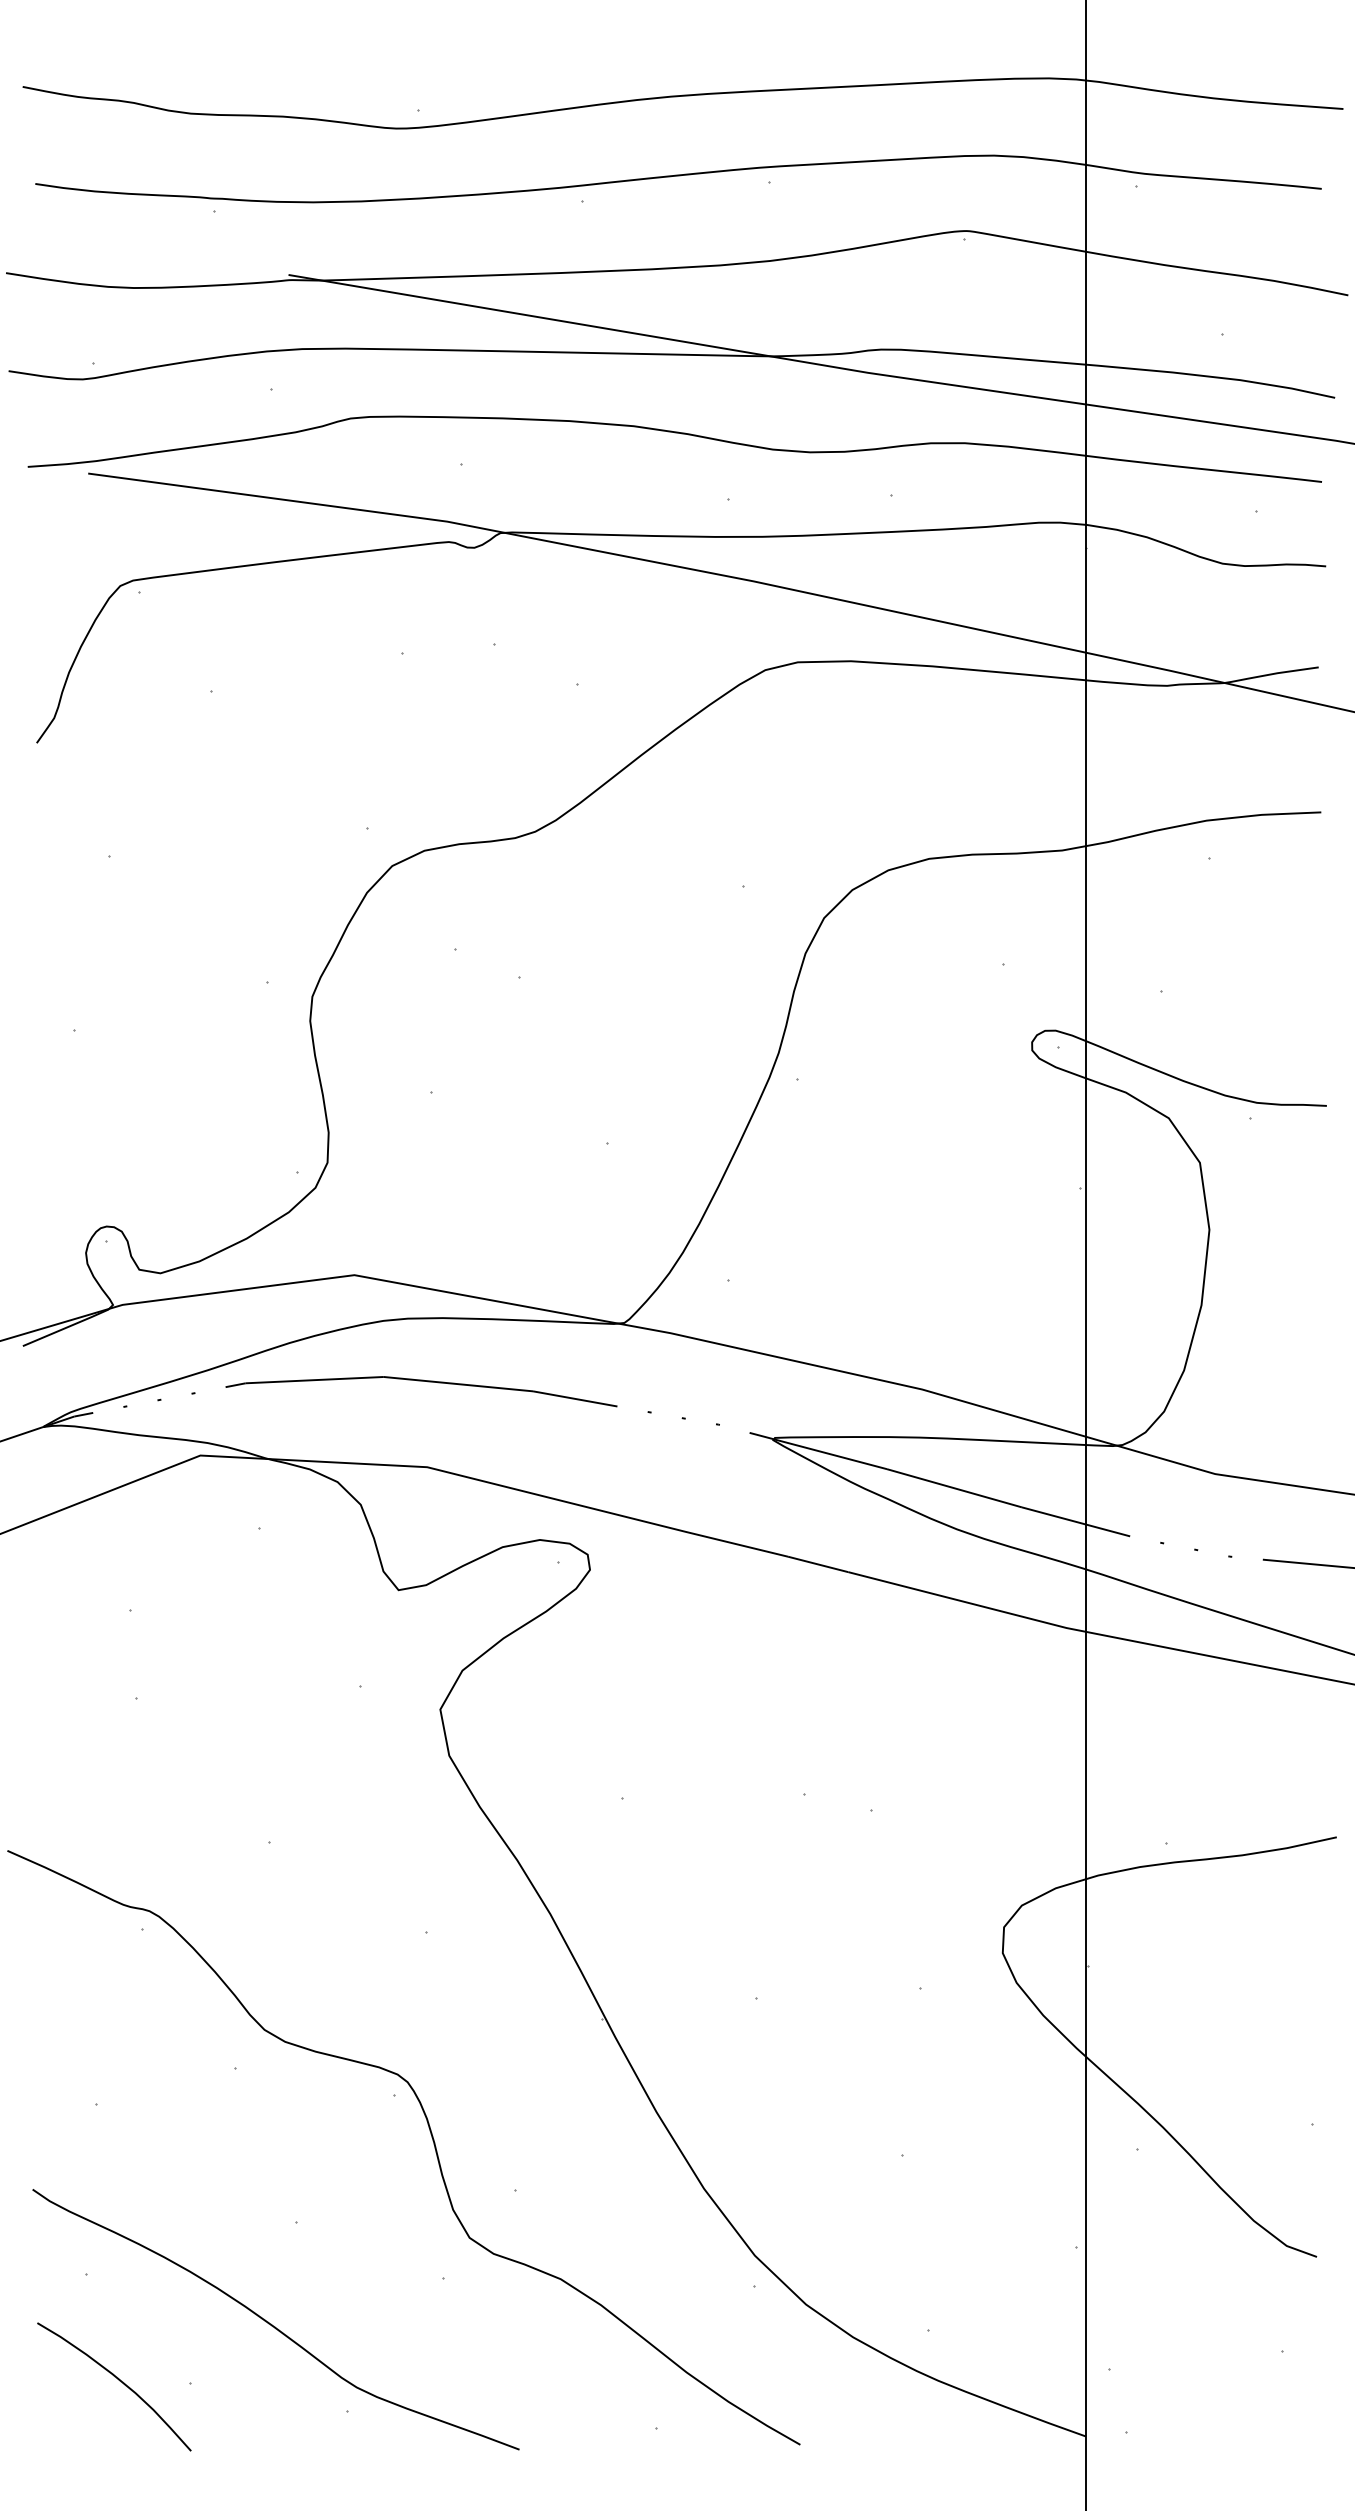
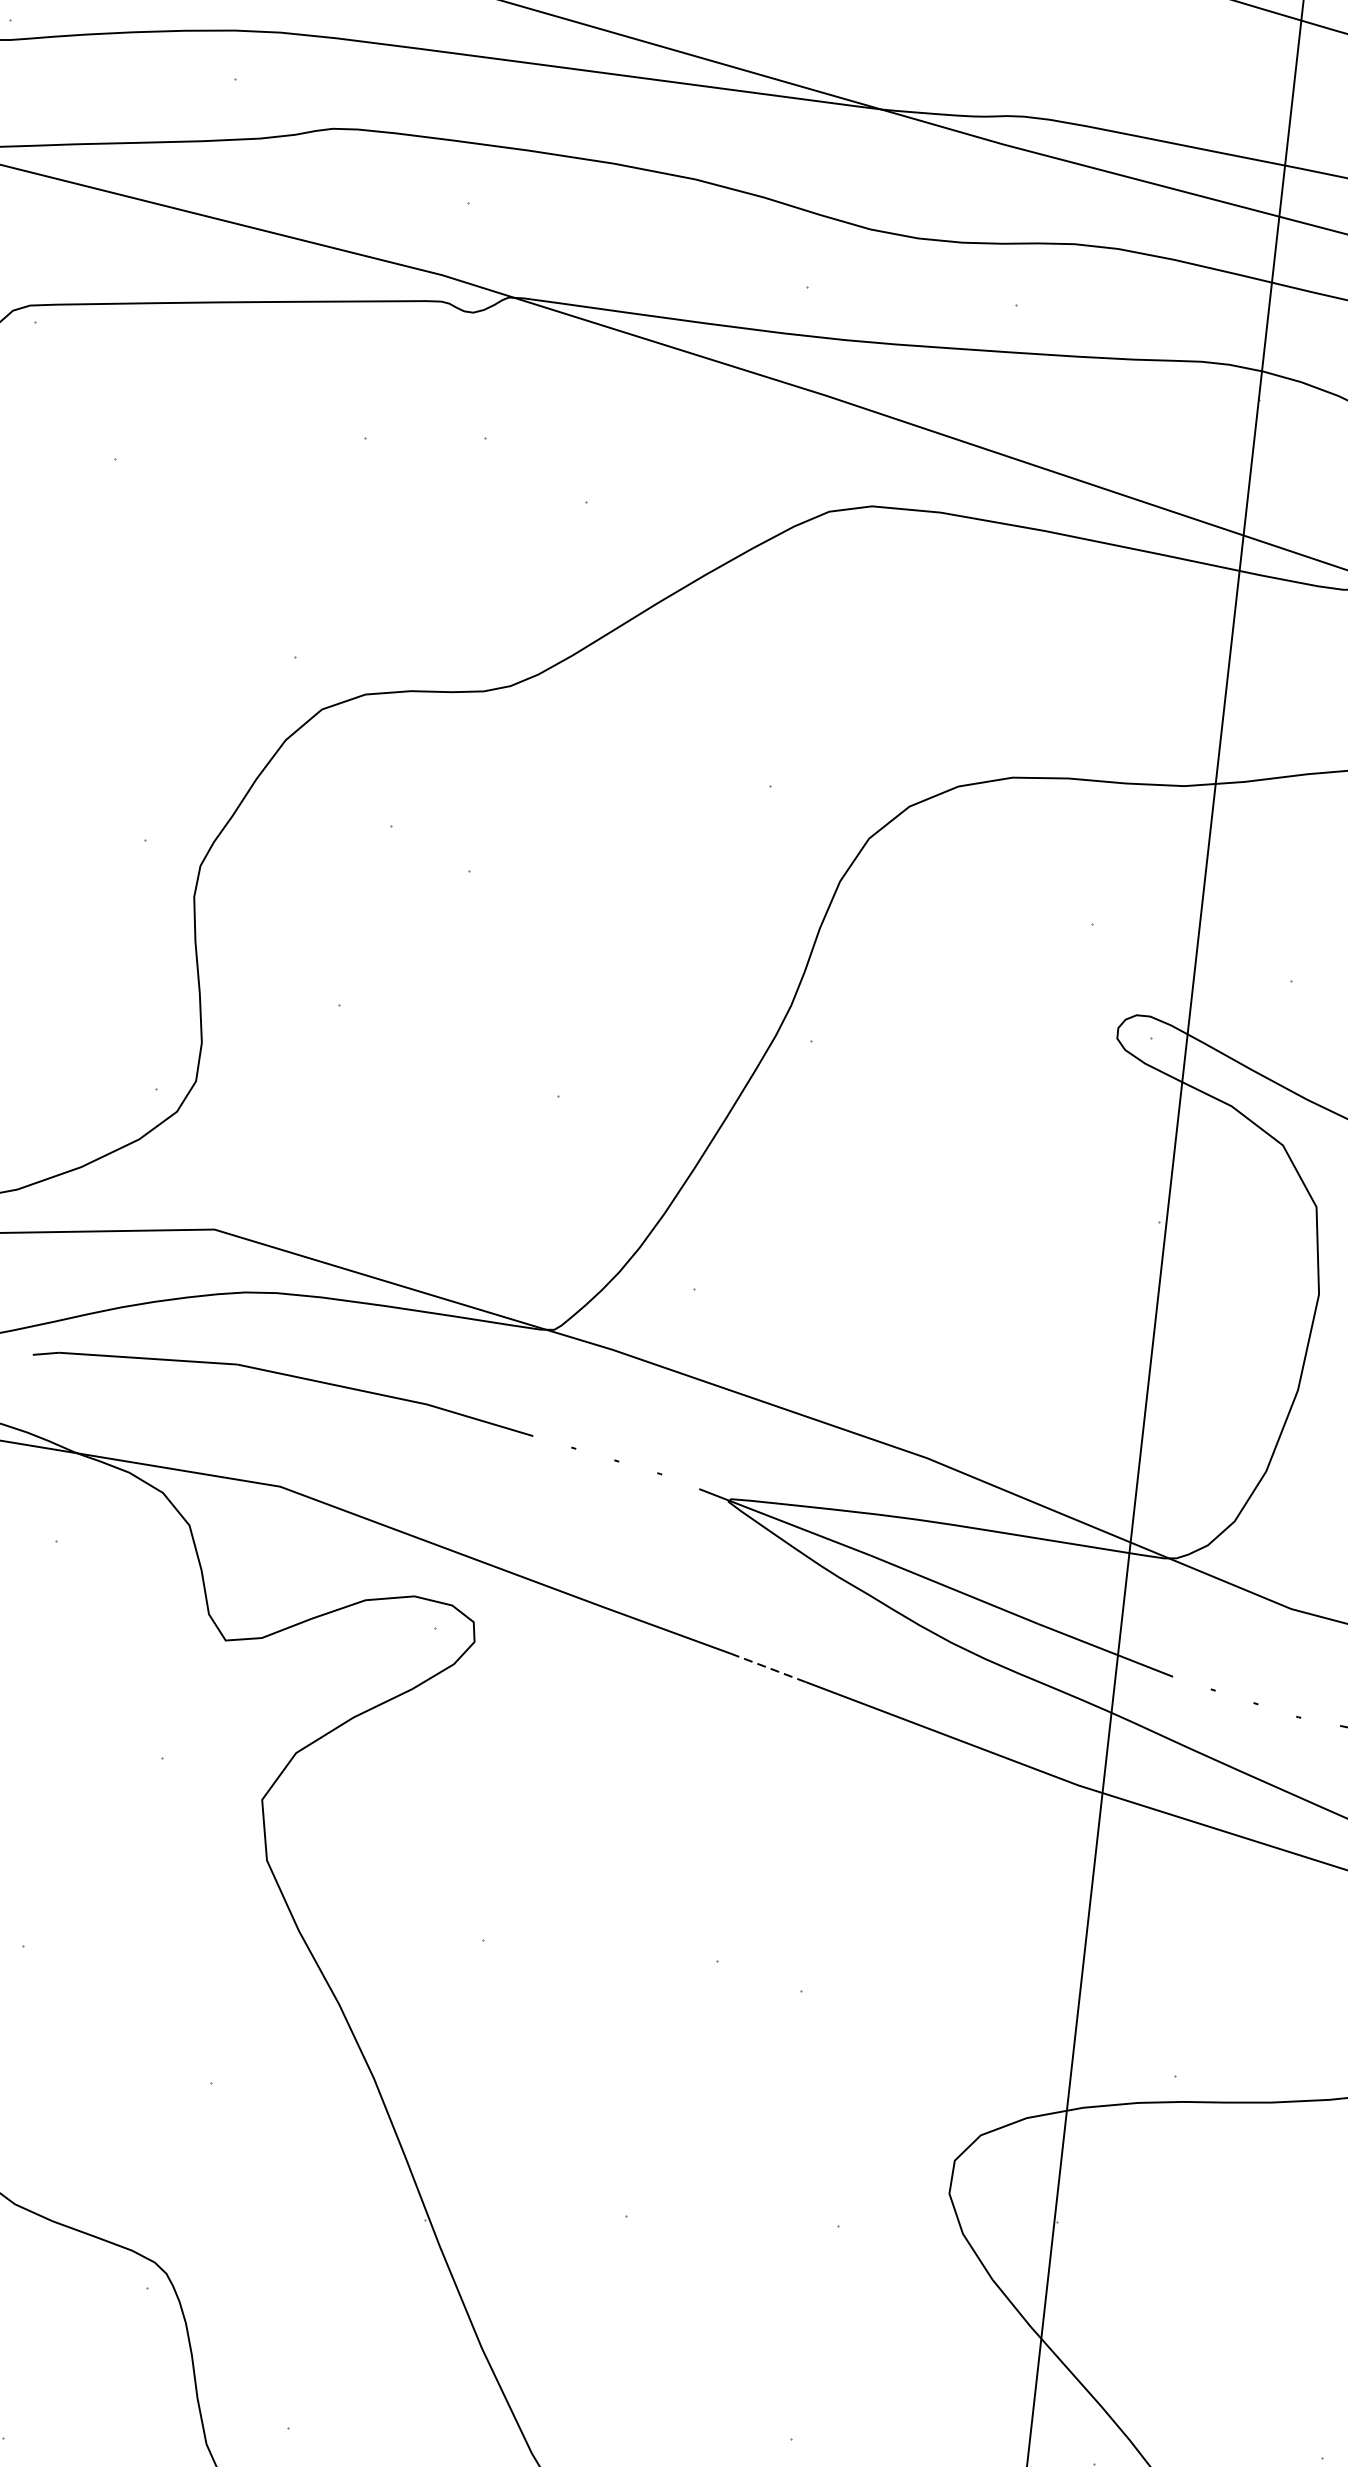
line: (818, 1564) -> (768, 1668), solid -> dashed

